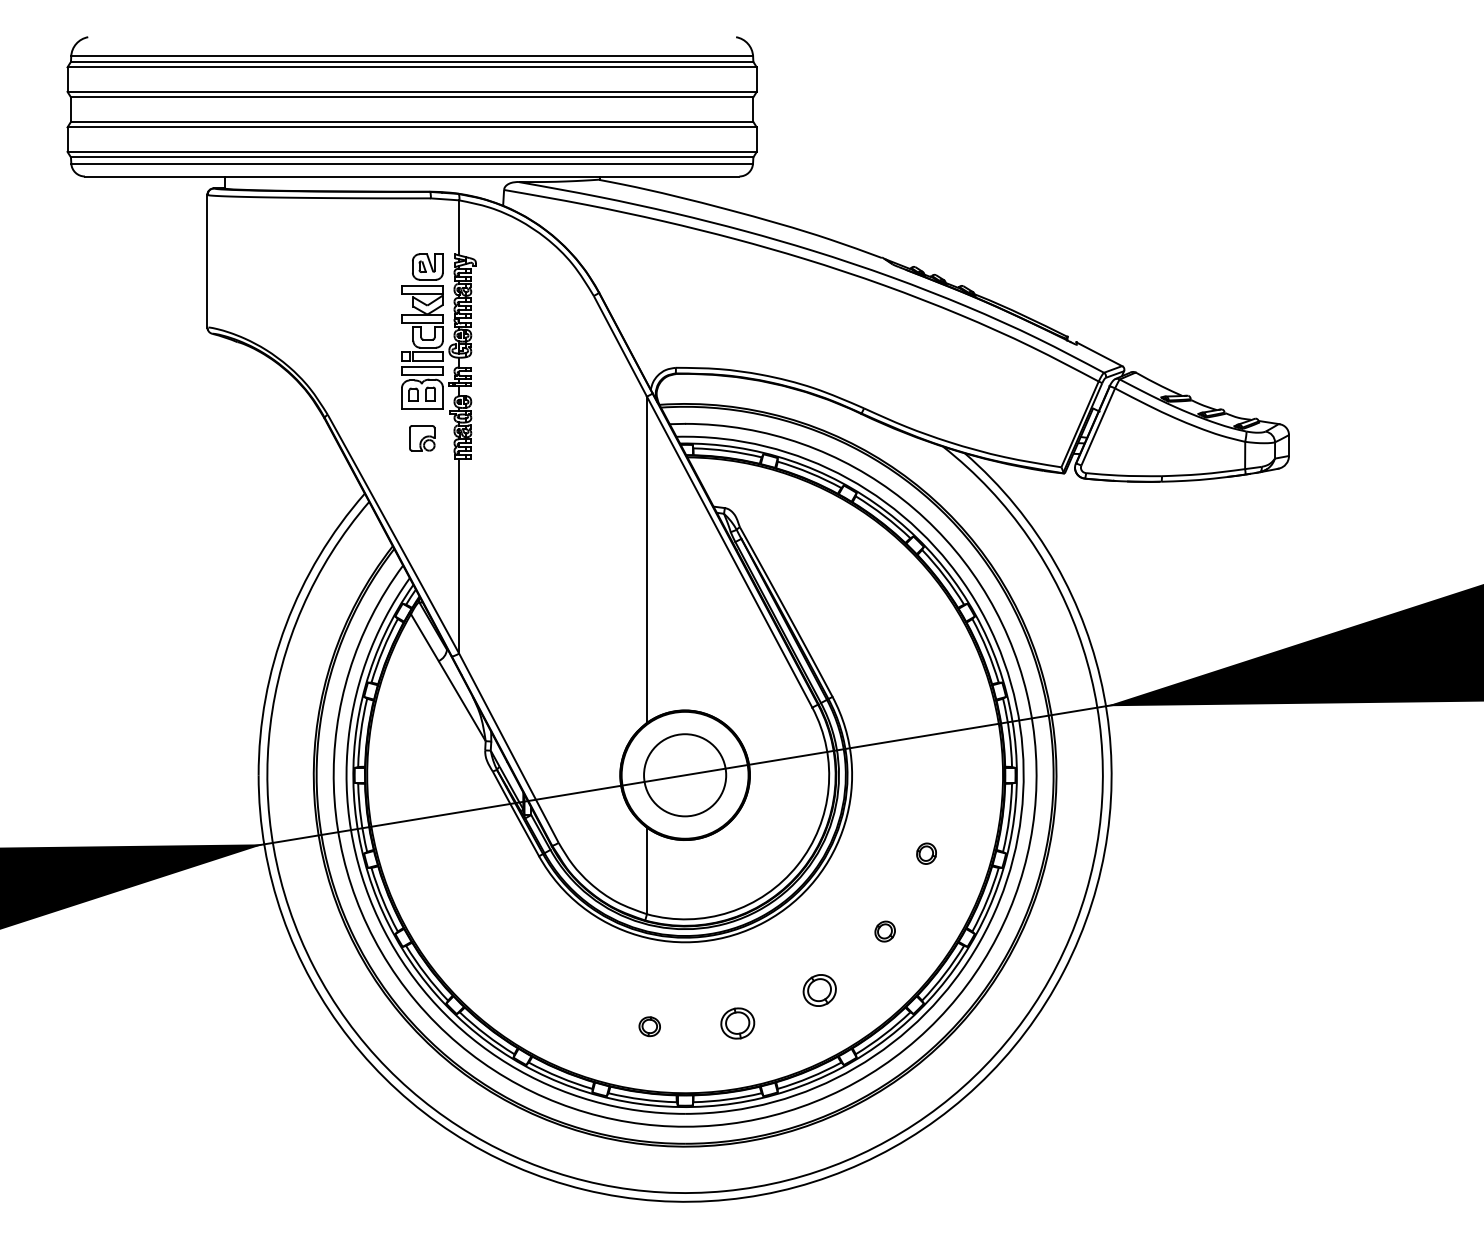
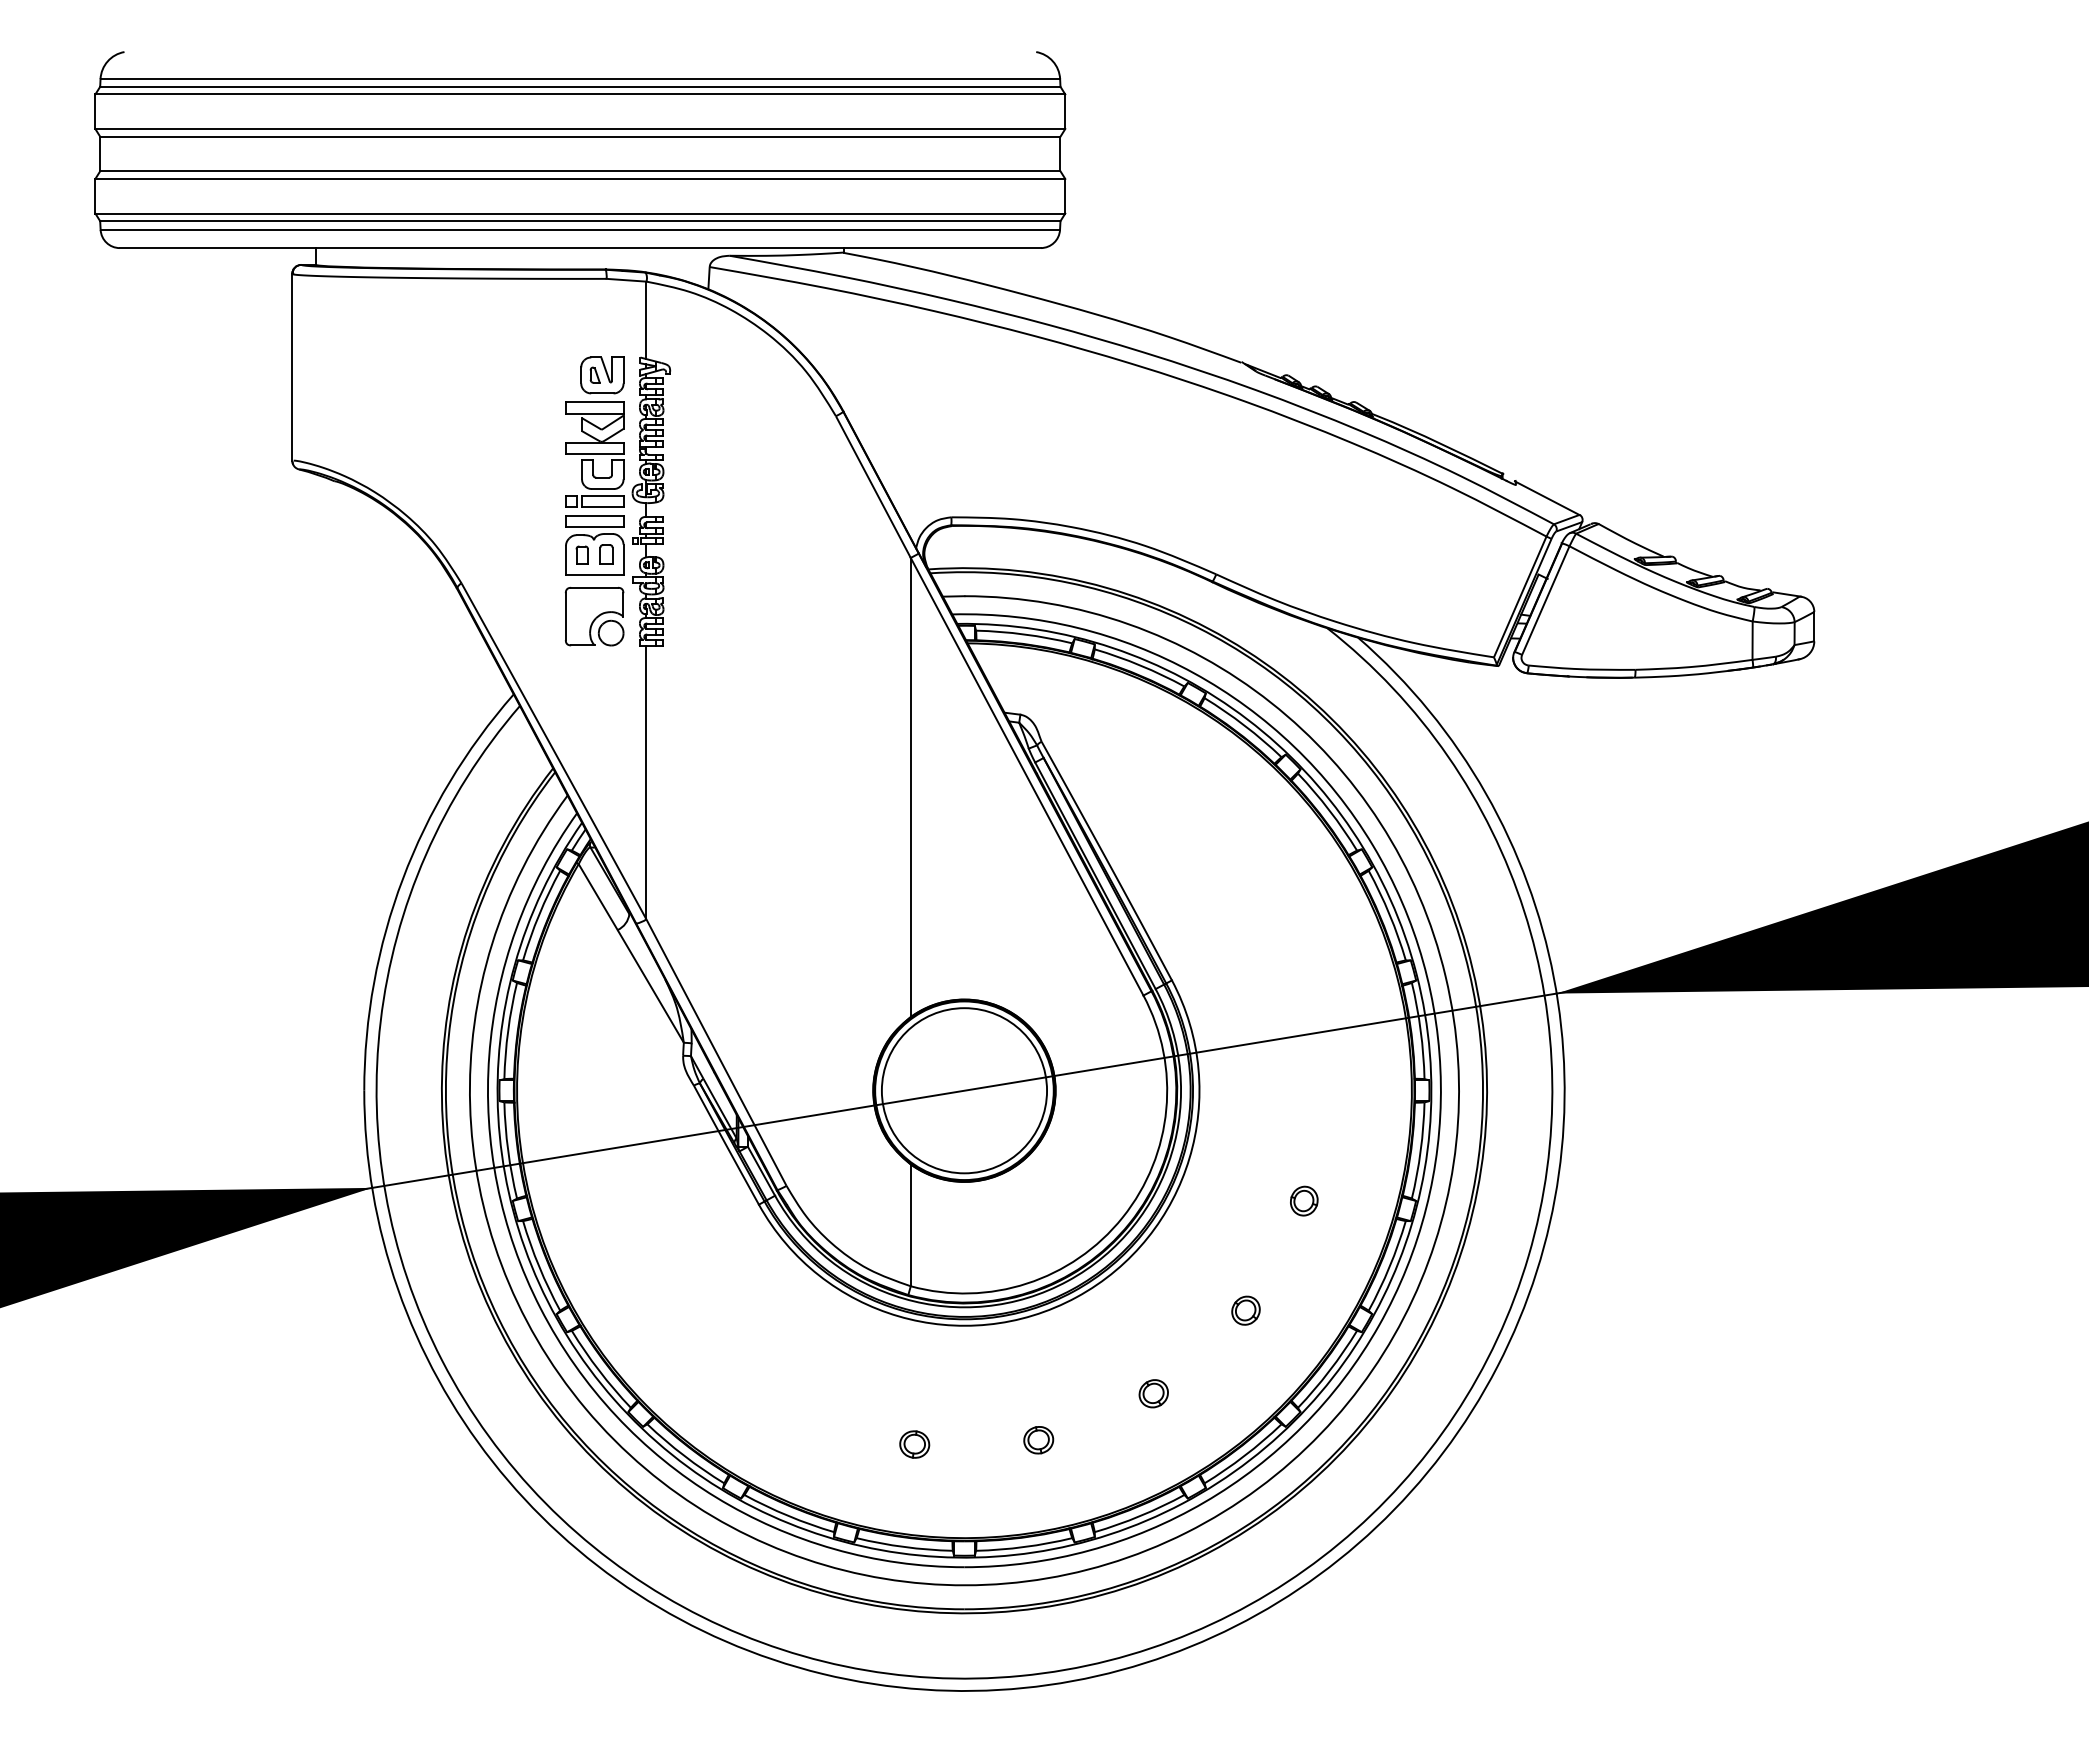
part: (422, 438) -> (594, 616), size x1.67
circle: (685, 775) -> (964, 1090), size x1.43
part: (819, 990) -> (1153, 1393), size x0.62
part: (737, 1023) -> (1038, 1440), size x0.62

